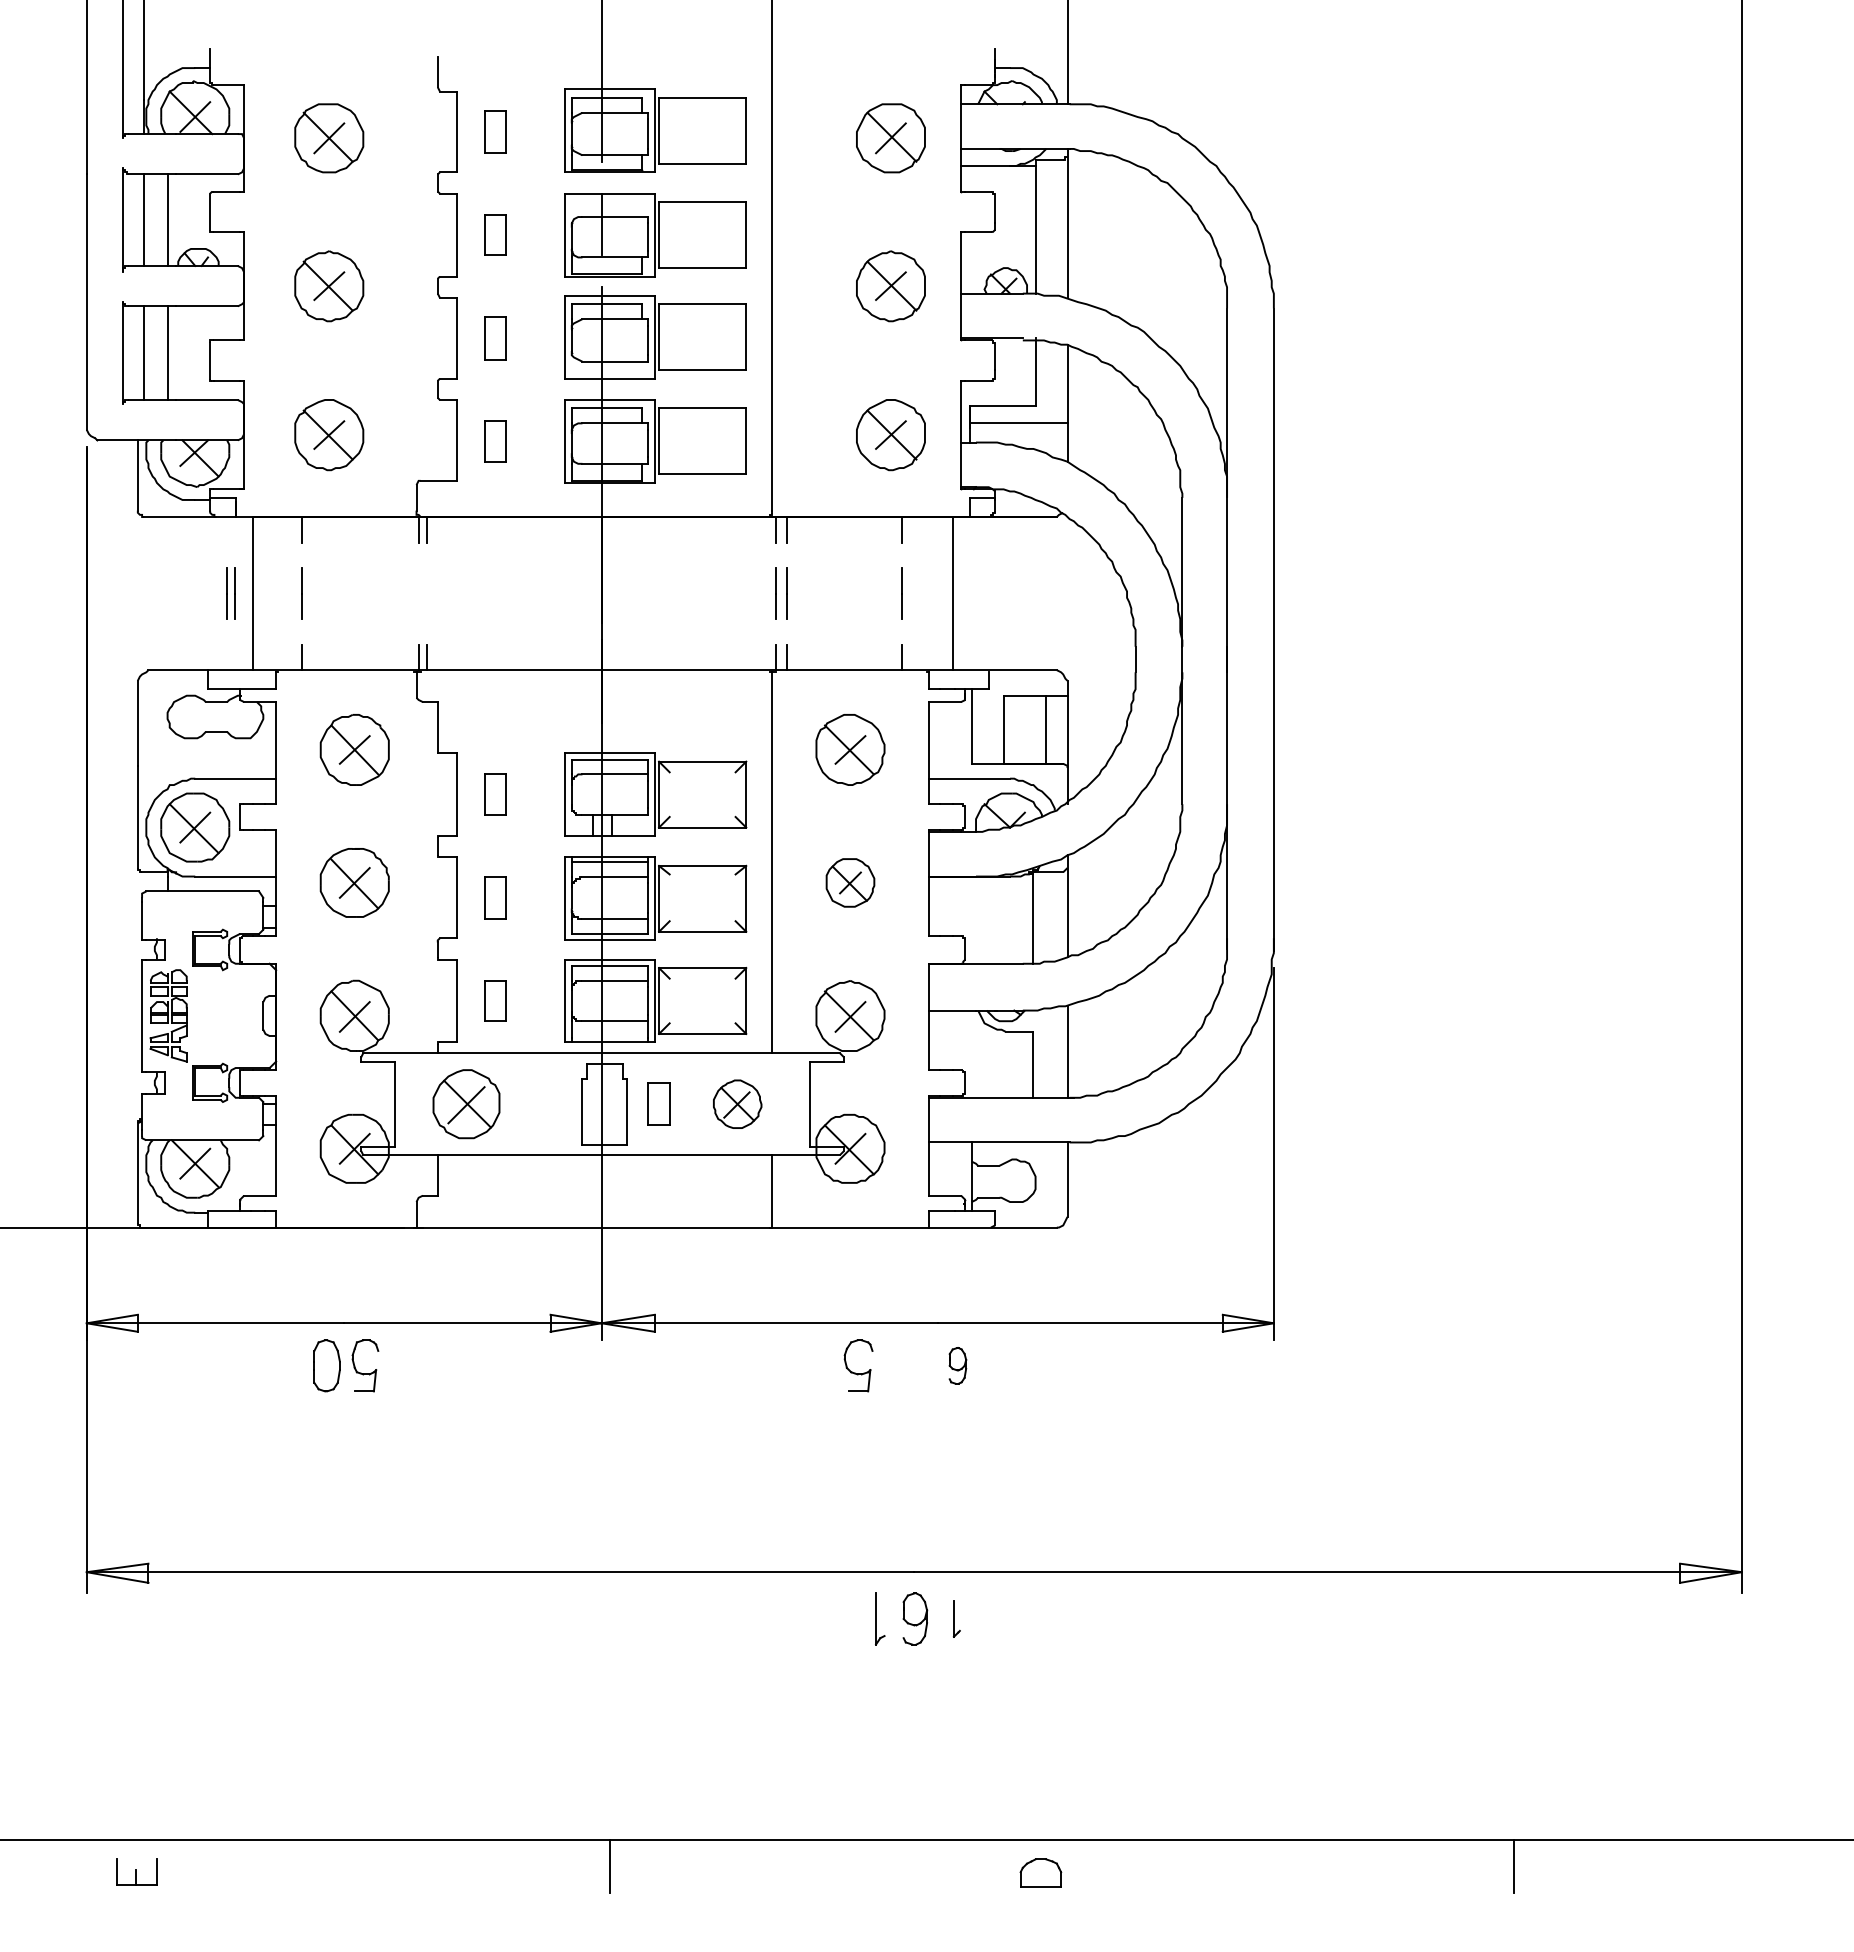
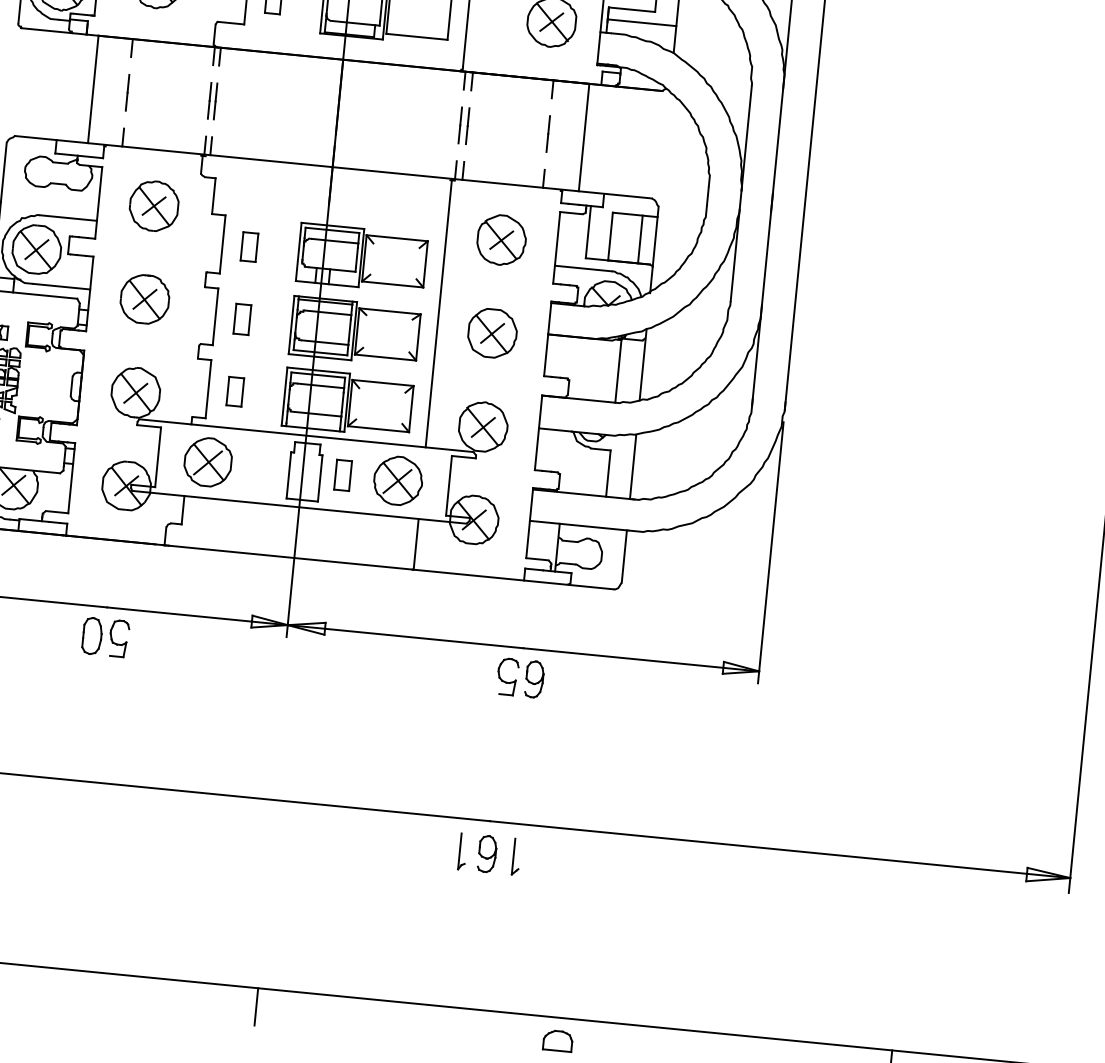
part: (230, 593) -> (212, 101), moved
part: (850, 882) -> (492, 333), size x1.43
part: (737, 1104) -> (398, 481), size x1.43
part: (957, 1365) -> (534, 679), size x1.43
part: (855, 1372) -> (505, 681), moved
part: (956, 1618) -> (516, 856), size x1.43

